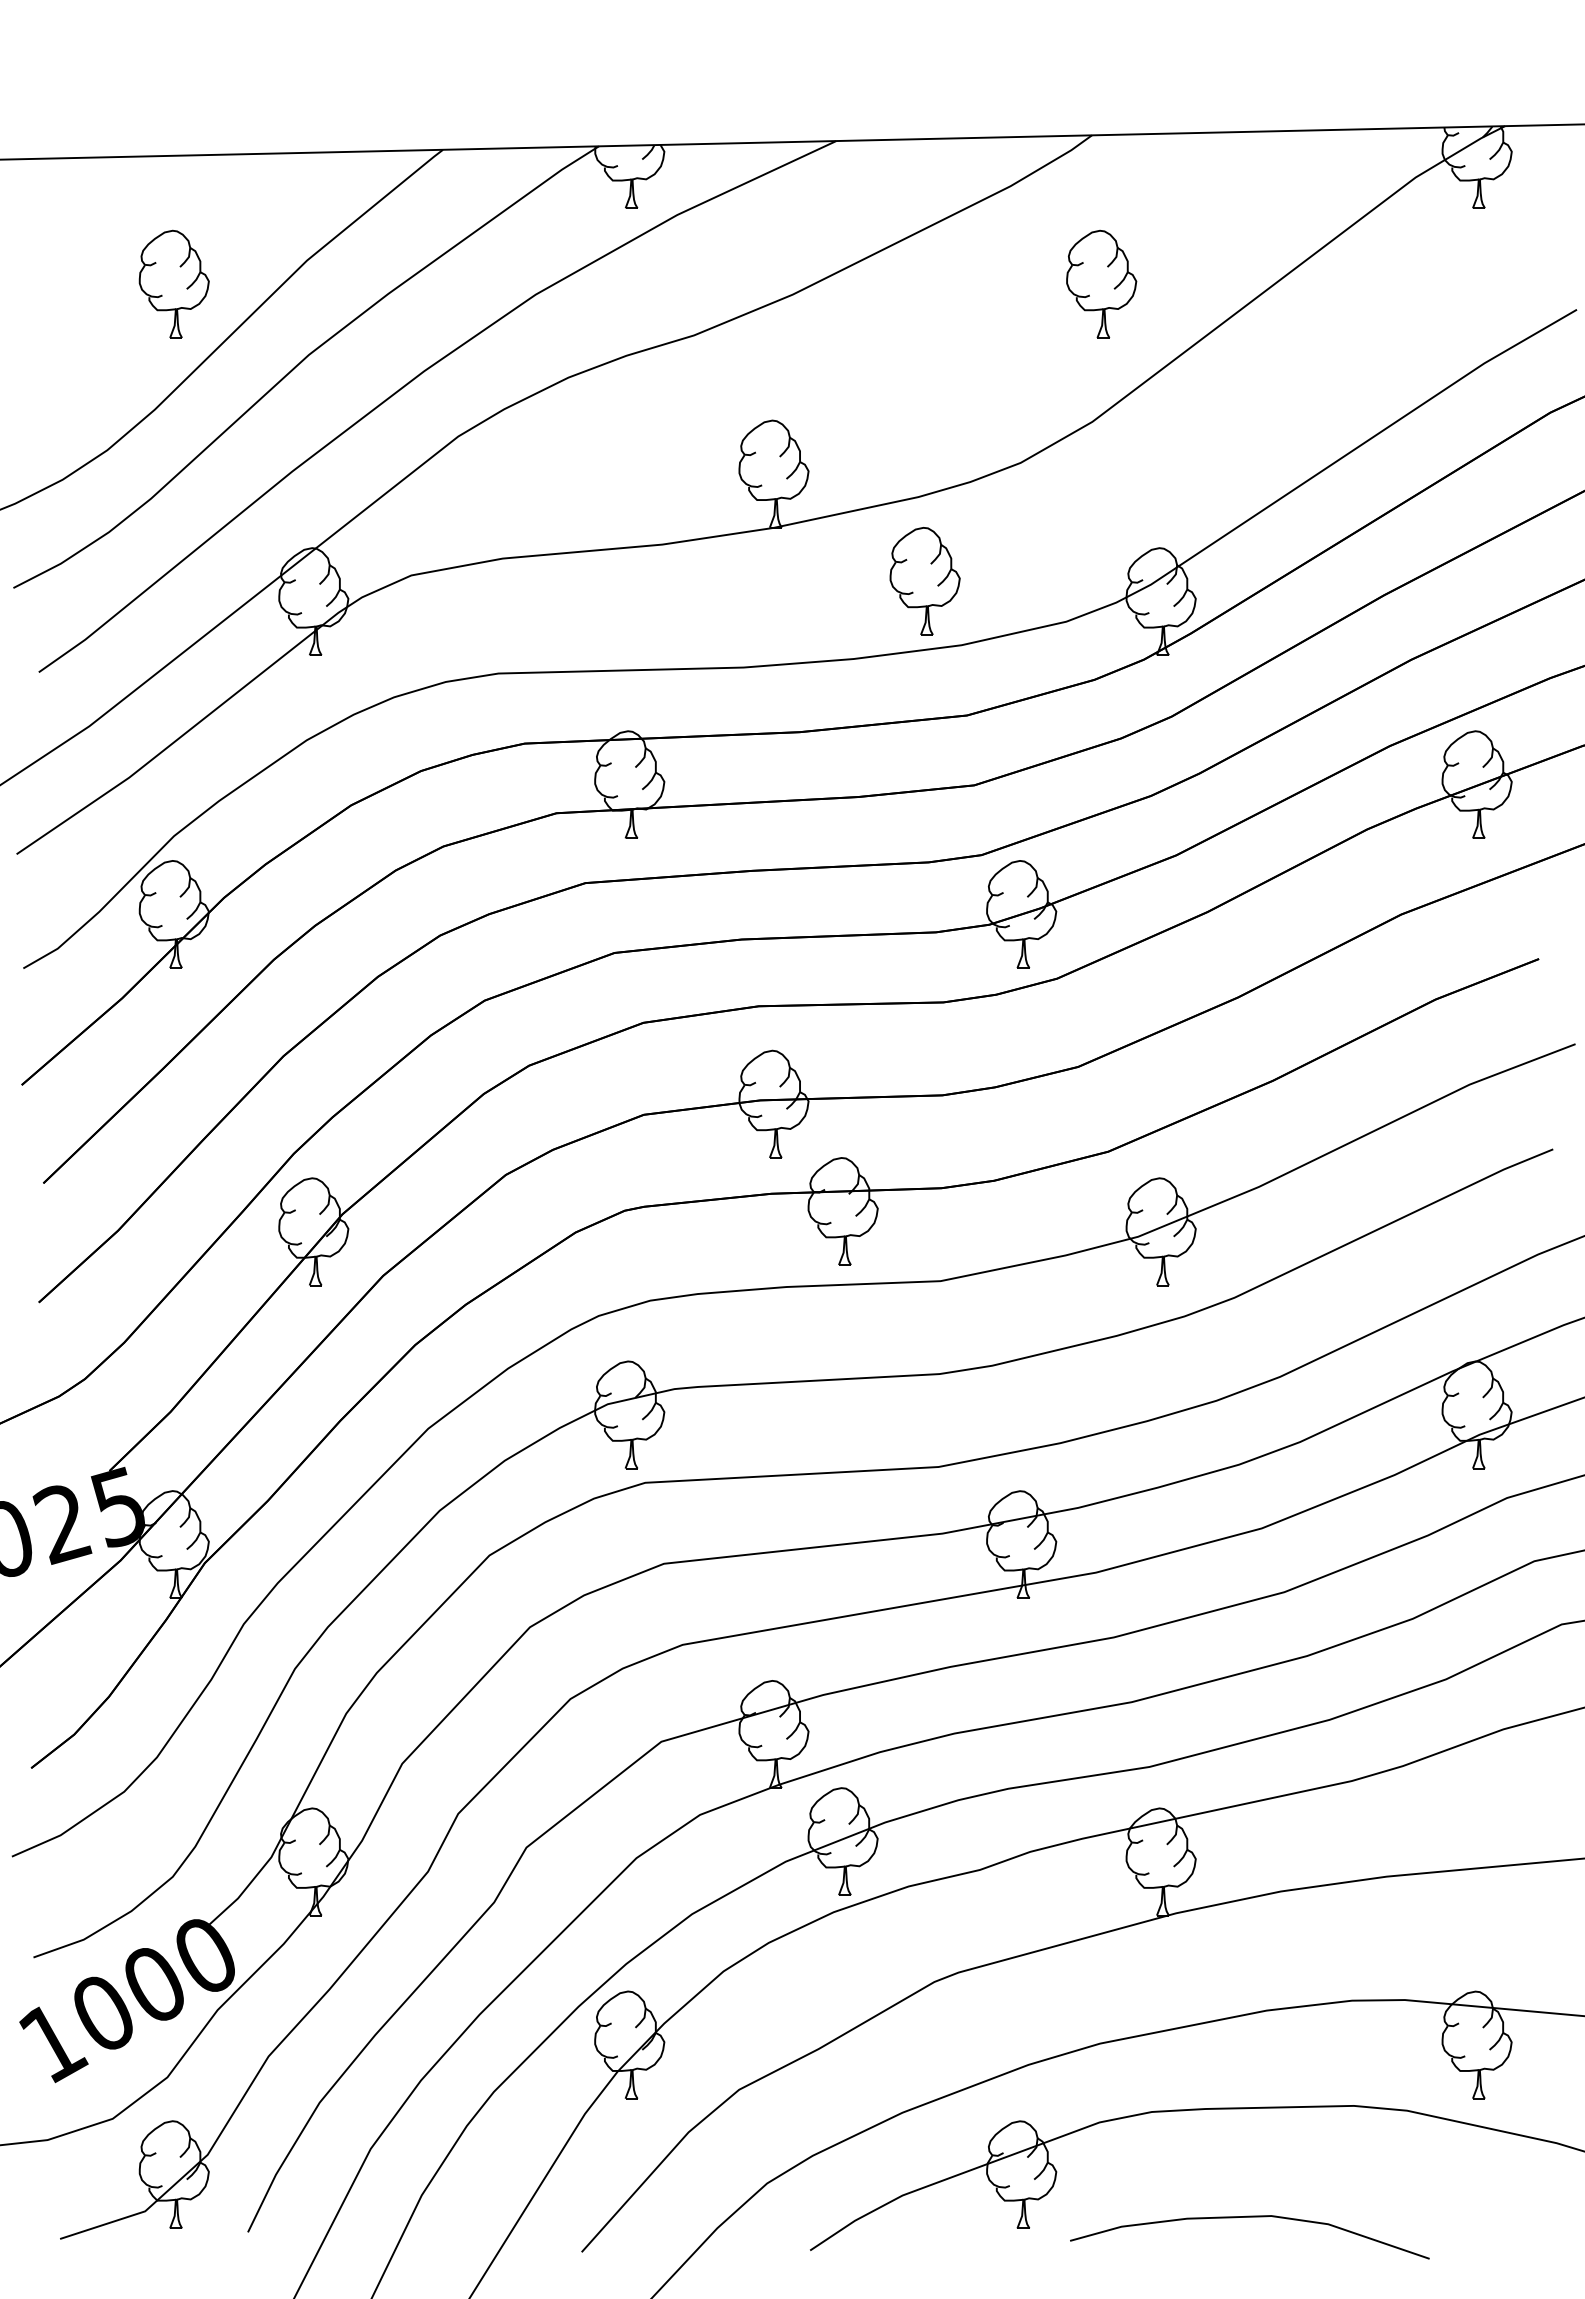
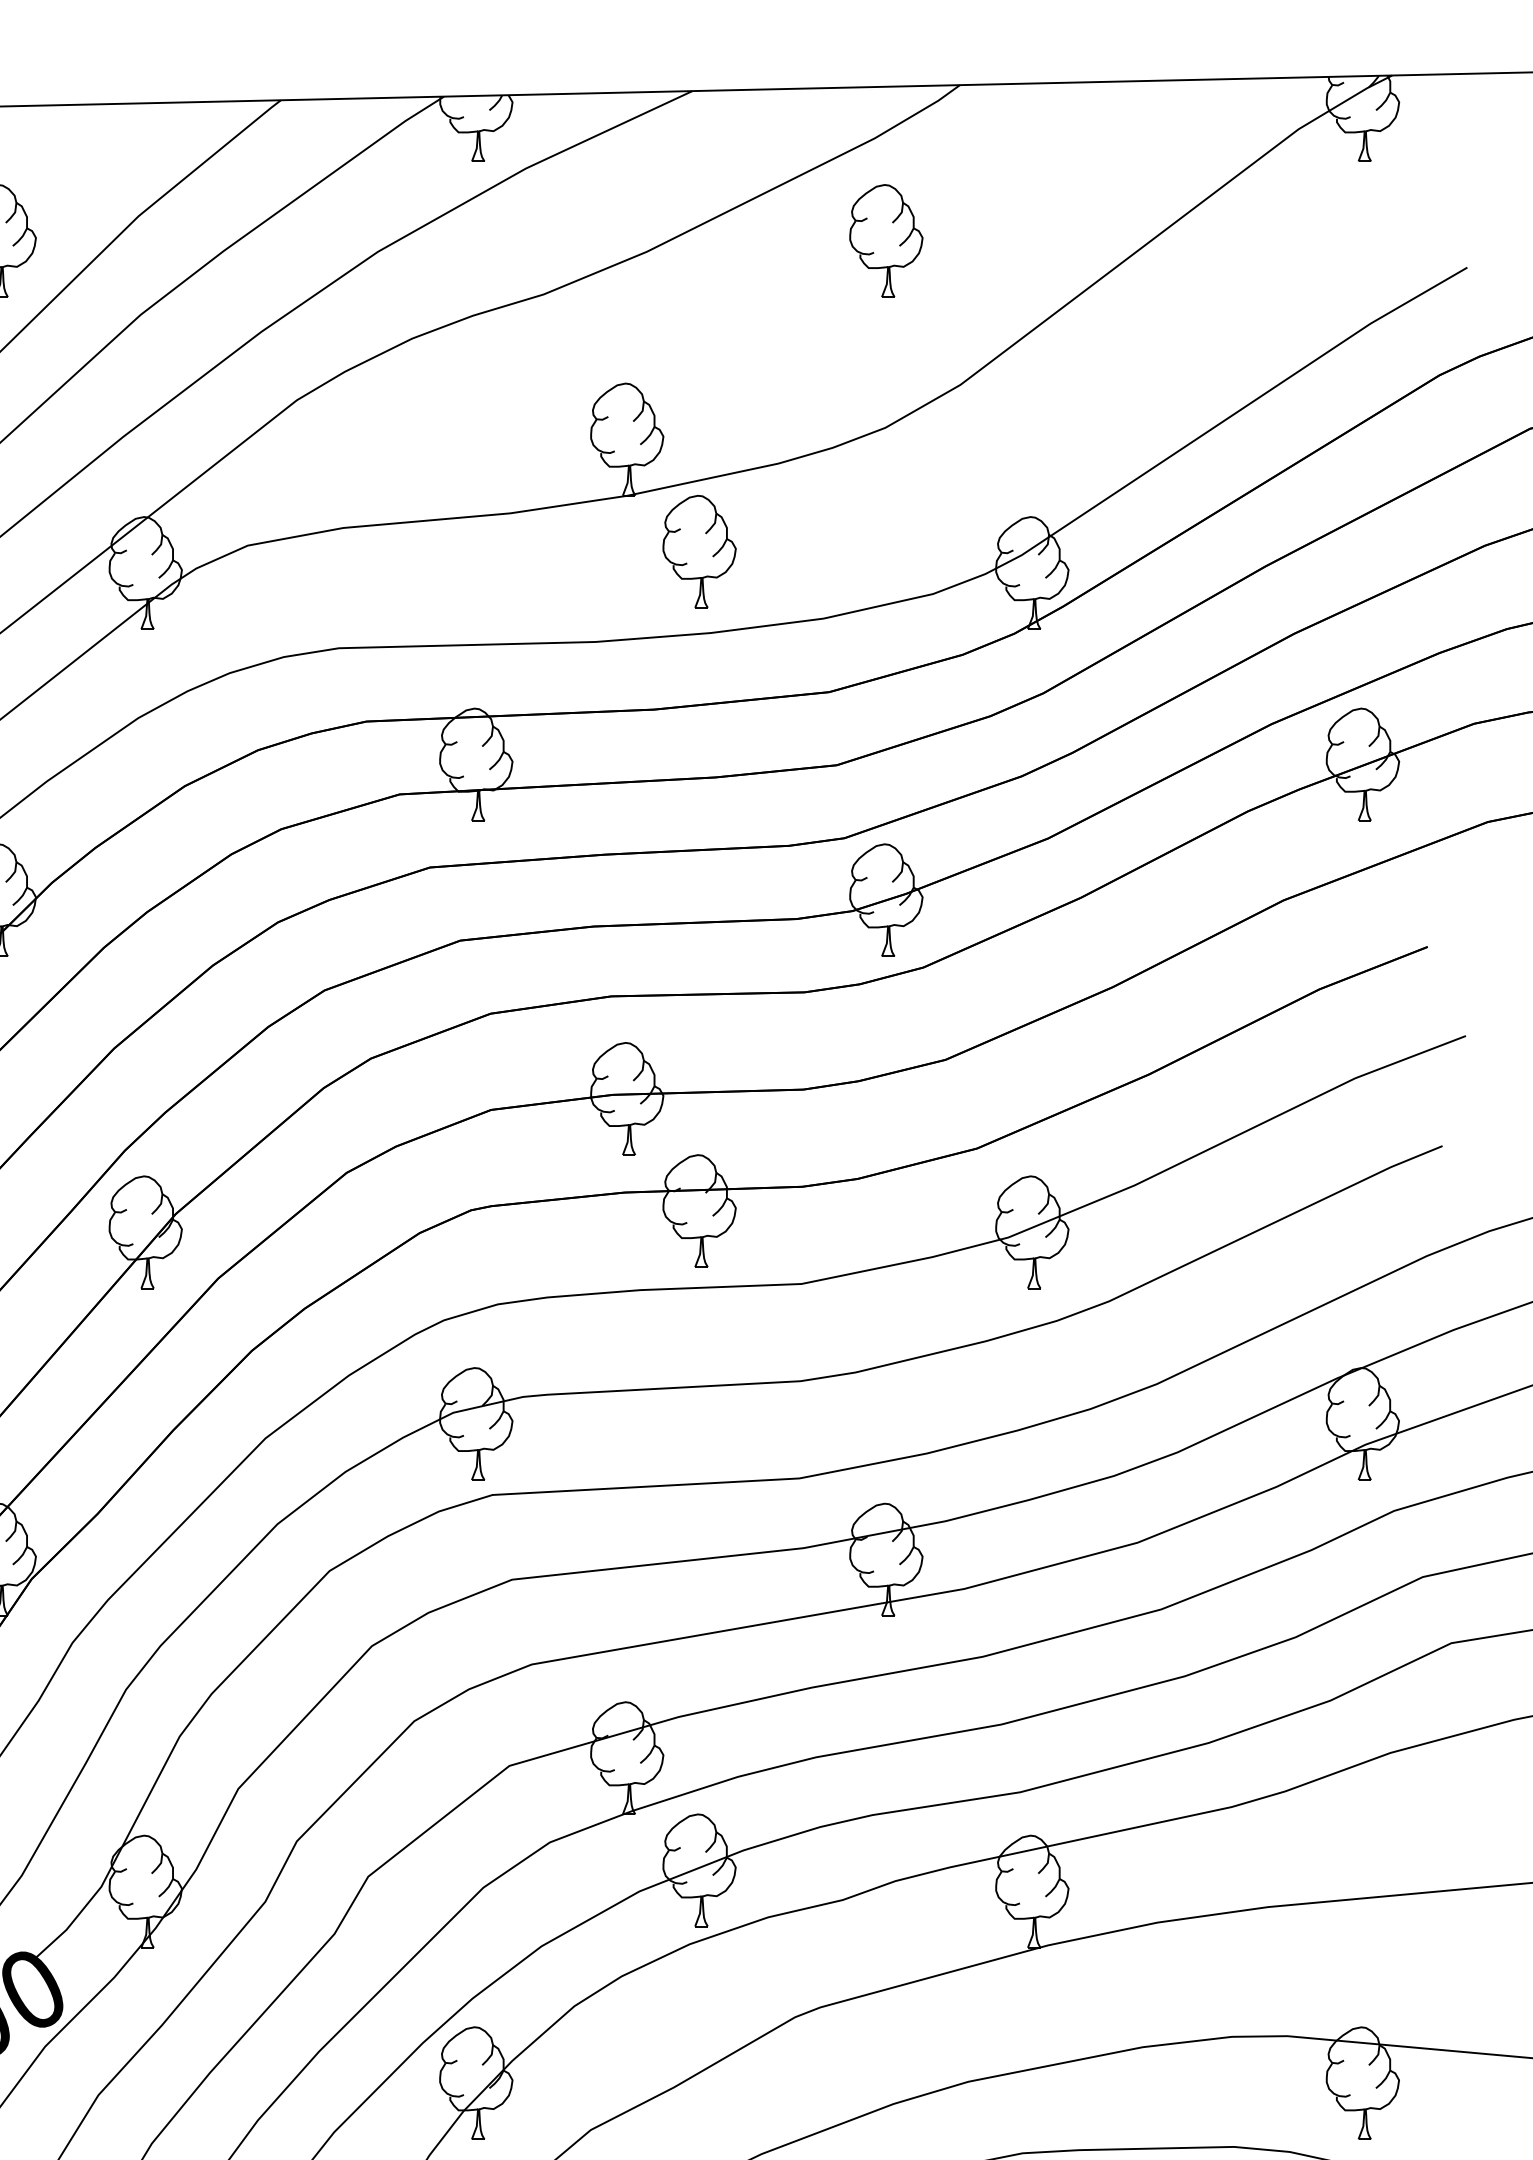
part: (1101, 283) -> (886, 240), moved
part: (924, 581) -> (698, 551), moved

